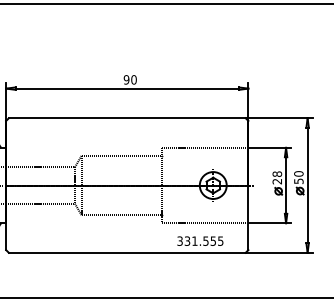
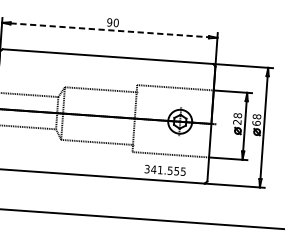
line: (127, 88) -> (109, 30), solid -> dashed
text: (298, 177) -> (256, 119), 50 -> 68
text: (187, 240) -> (153, 169), 331.555 -> 341.555

